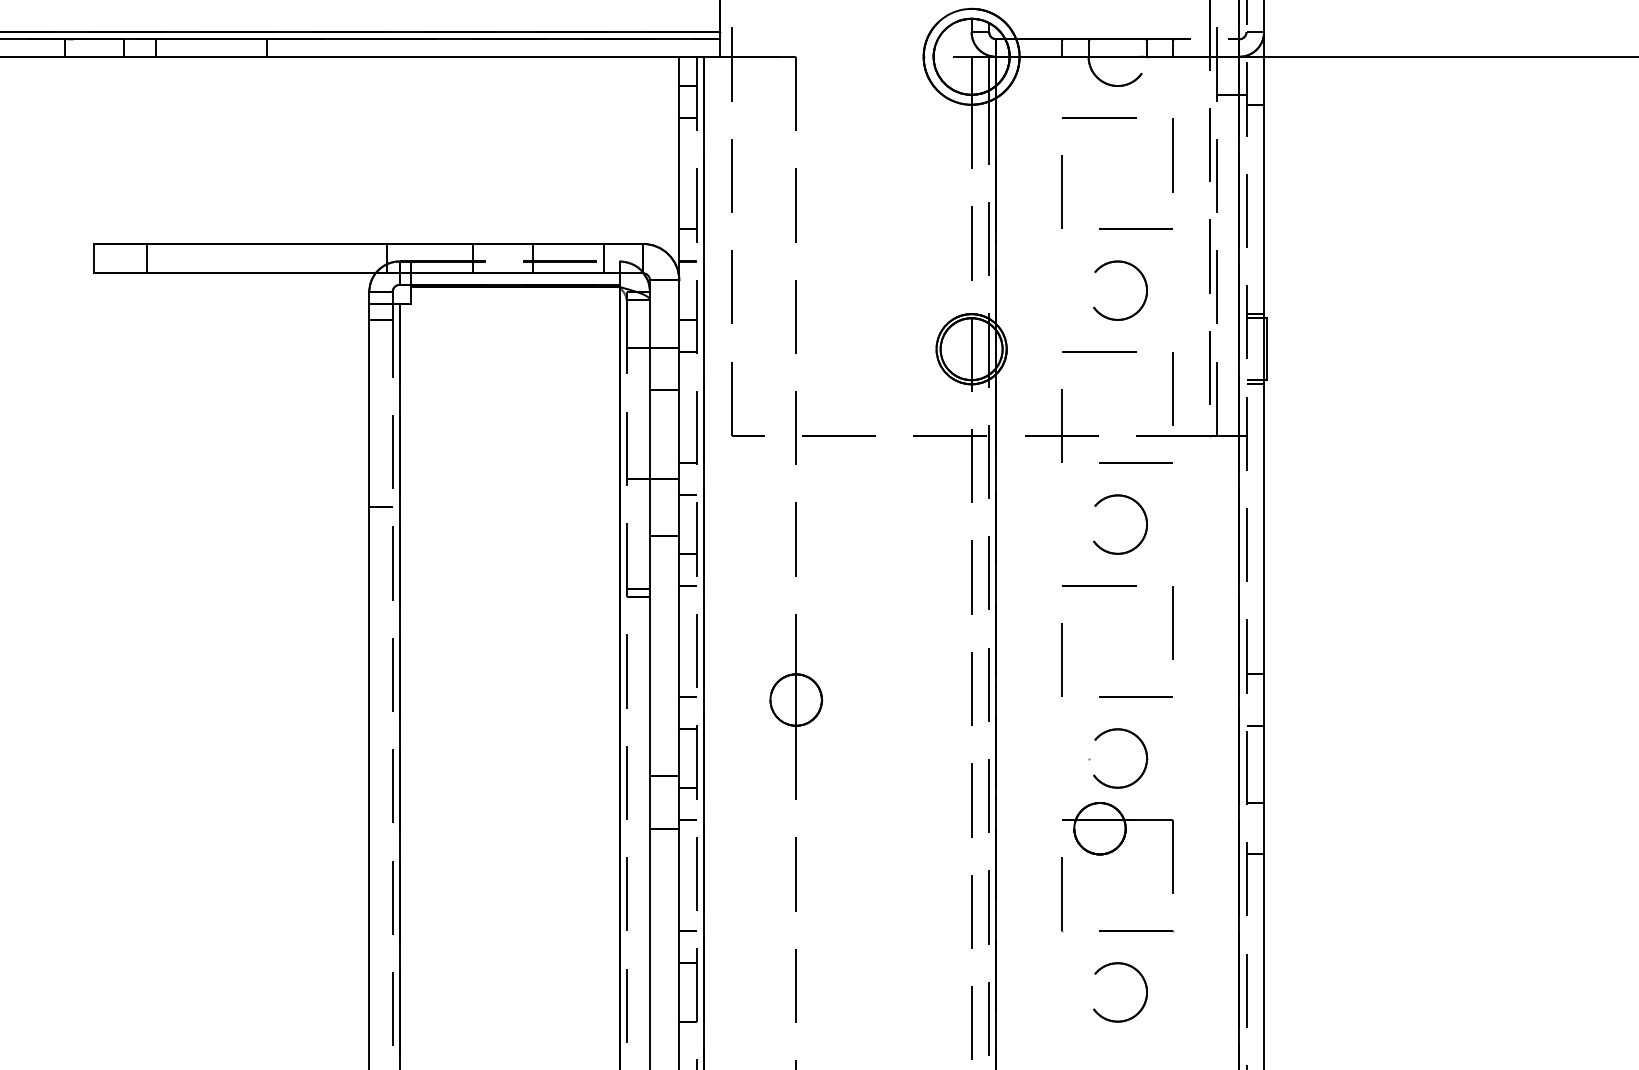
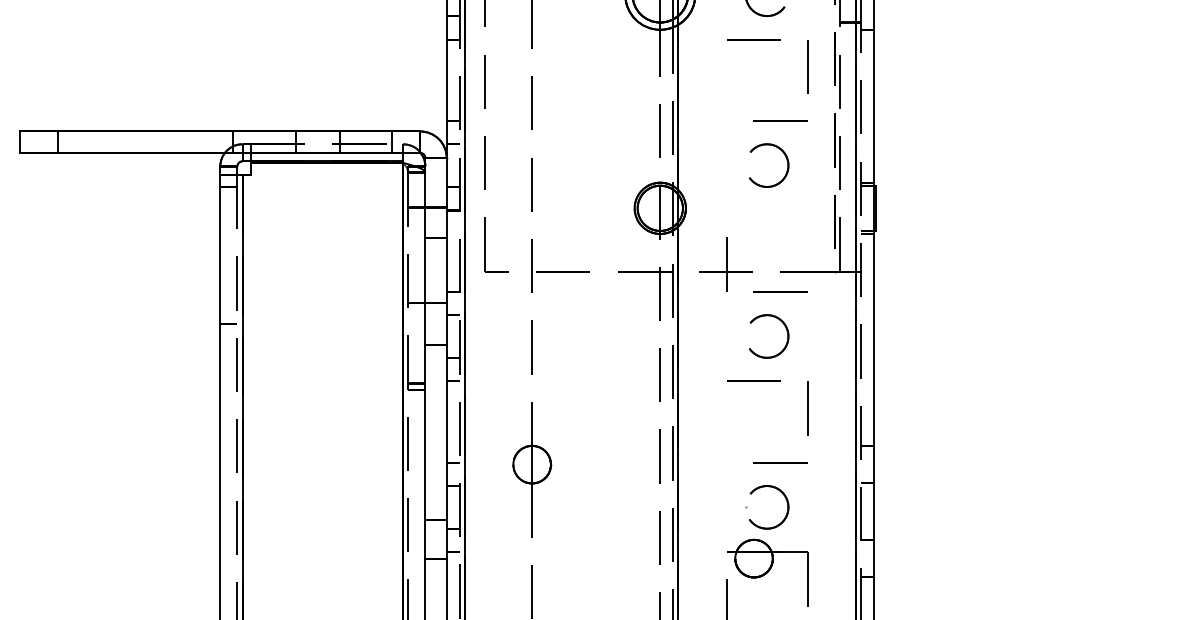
line: (1061, 191) -> (725, 93), removed
line: (1099, 351) -> (753, 210), removed
line: (1172, 388) -> (807, 237), removed
line: (1061, 659) -> (725, 435), removed

